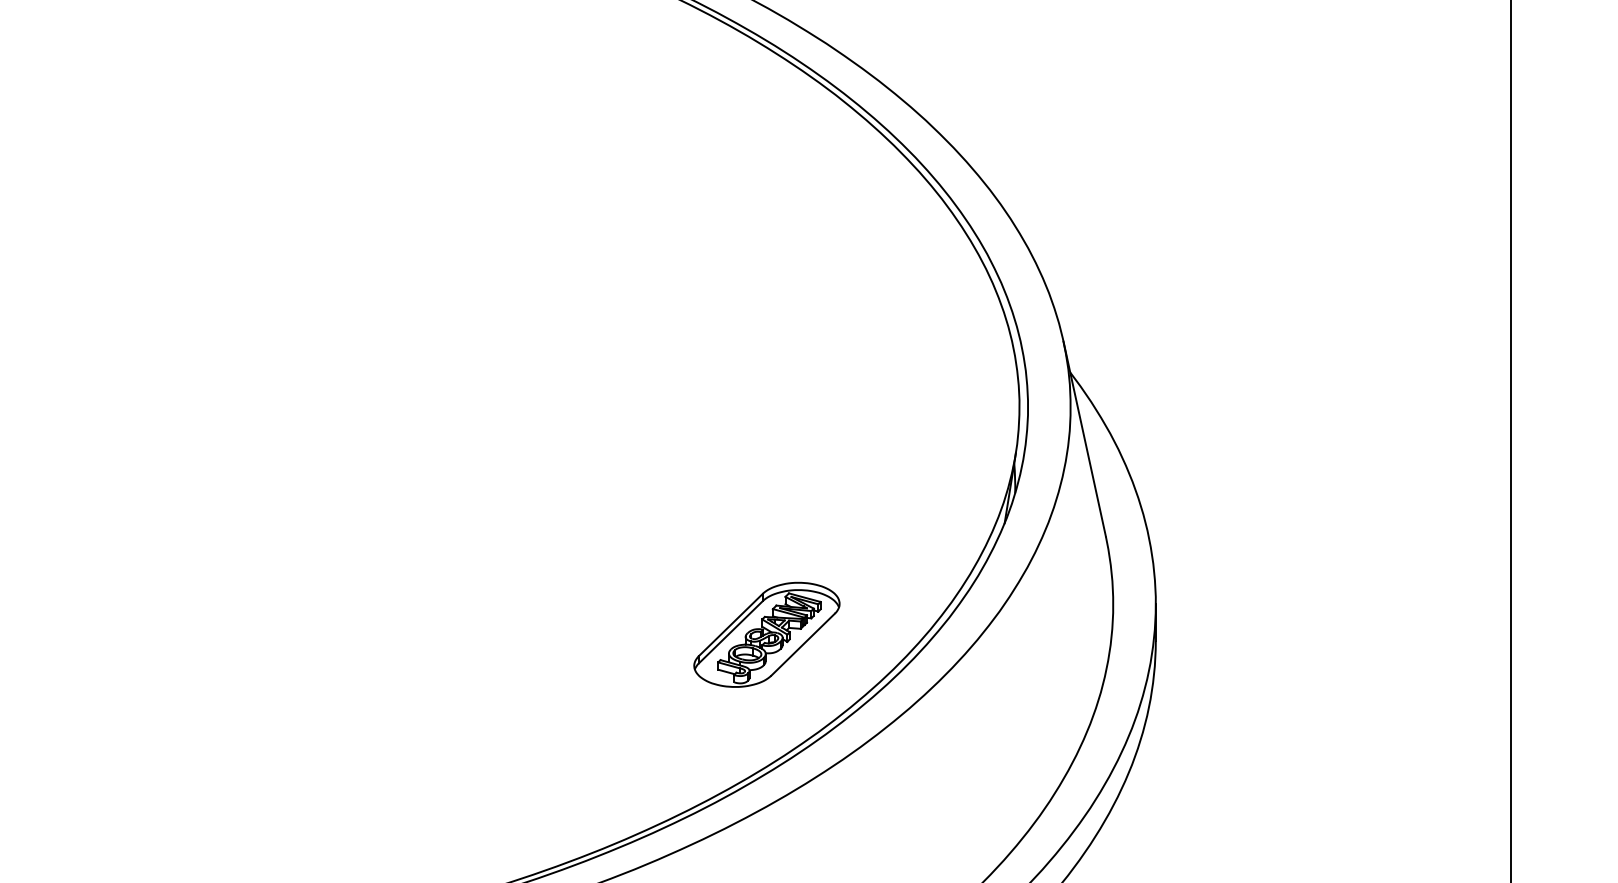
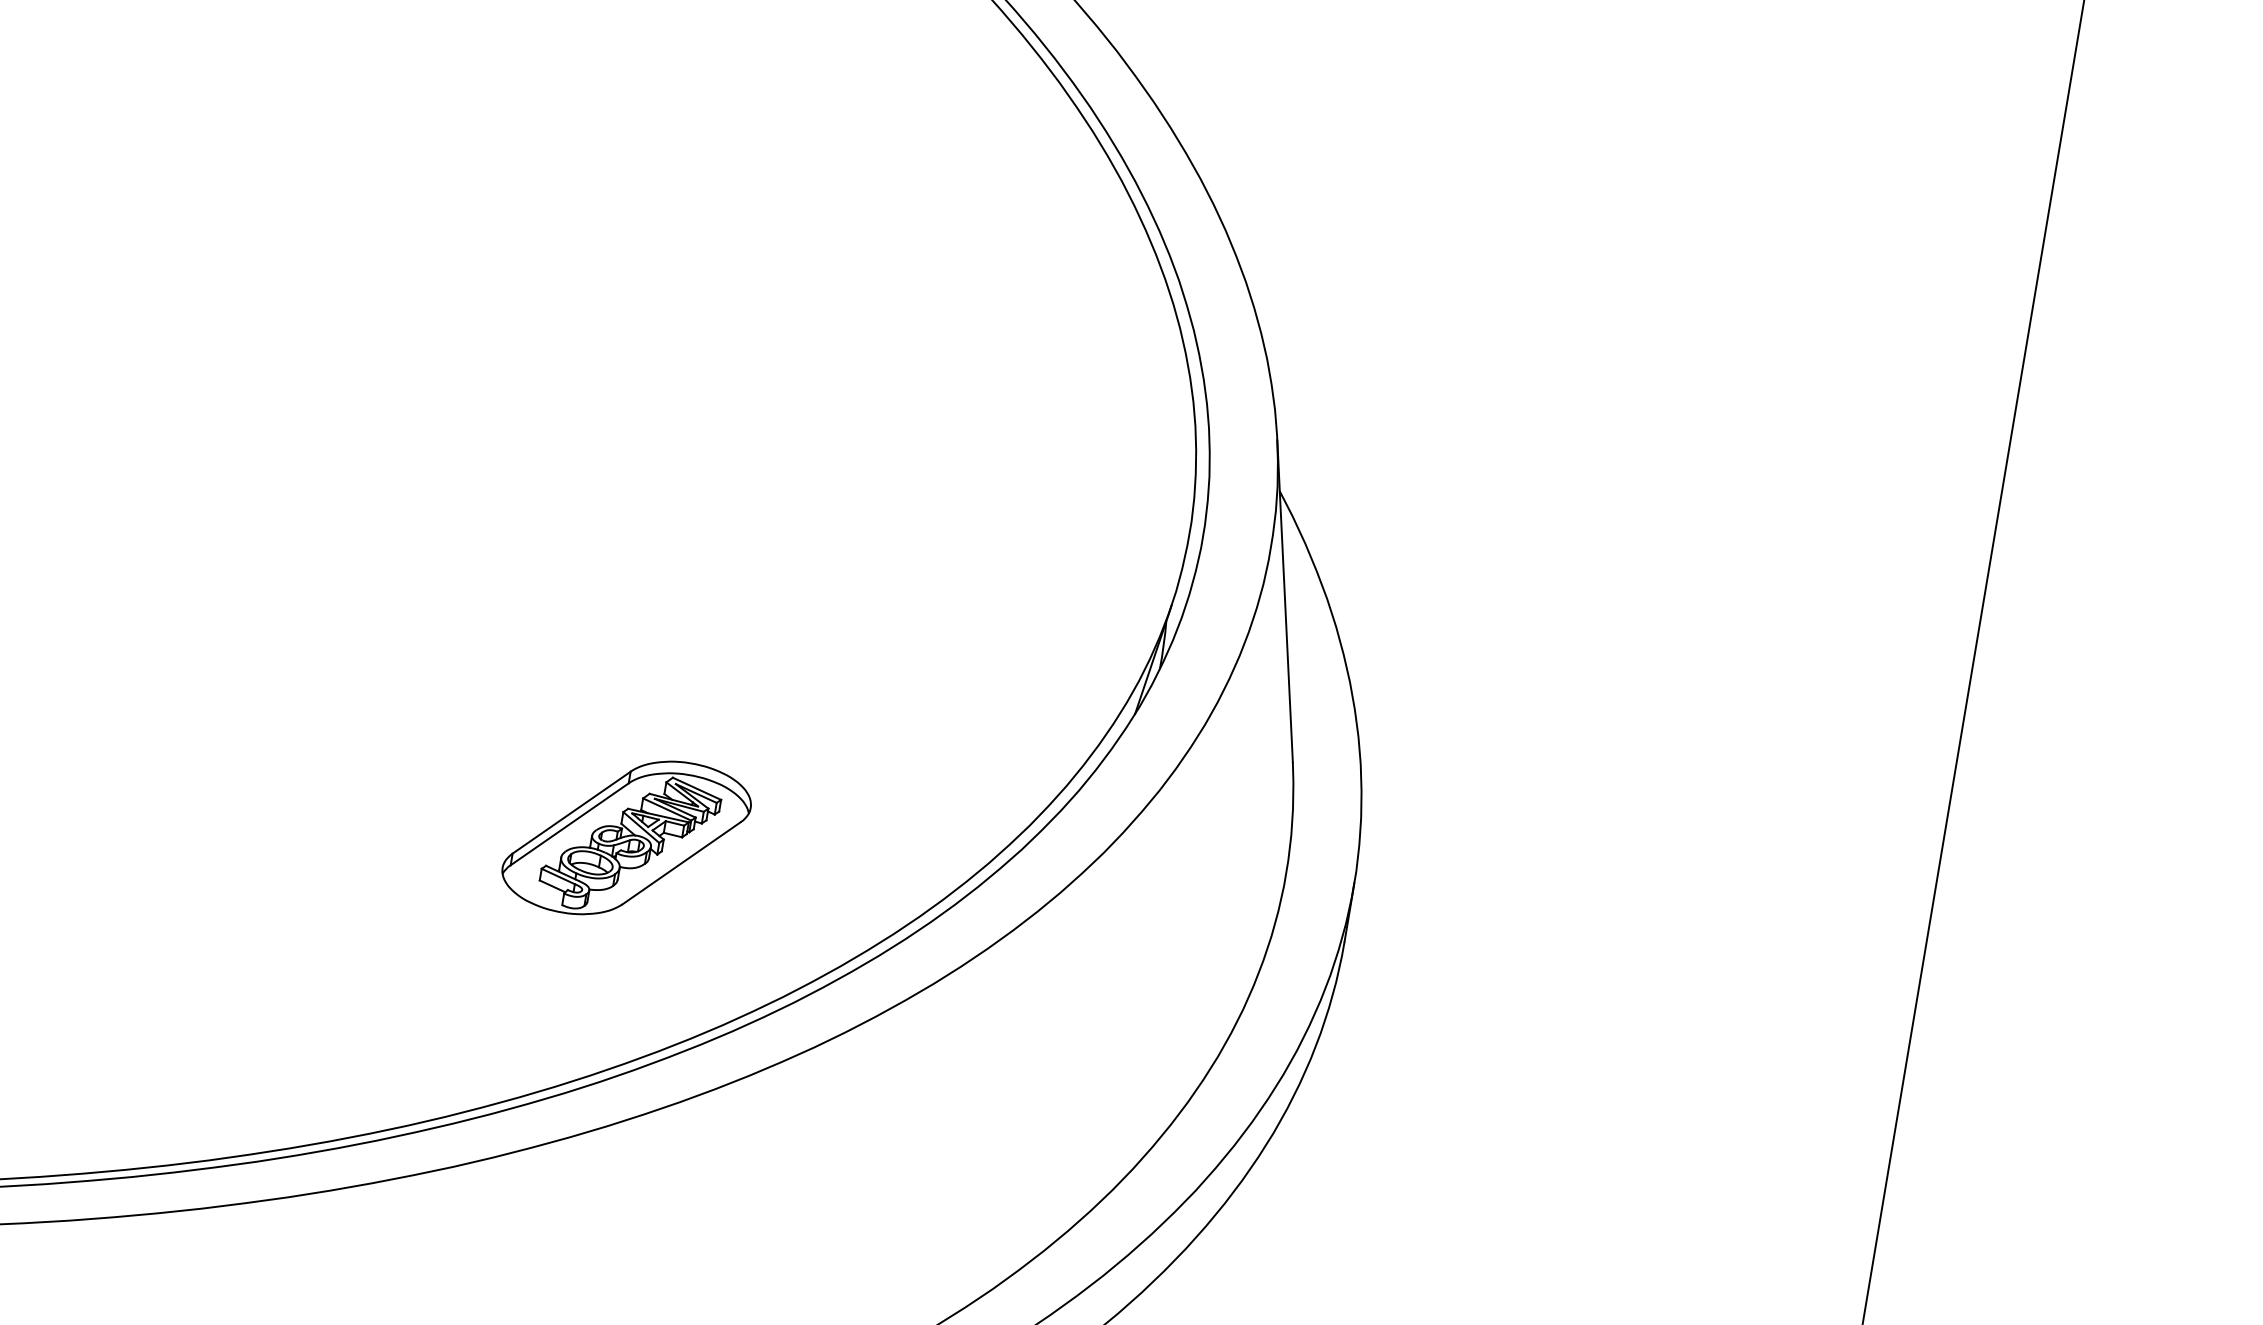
part: (766, 634) -> (626, 837), moved

